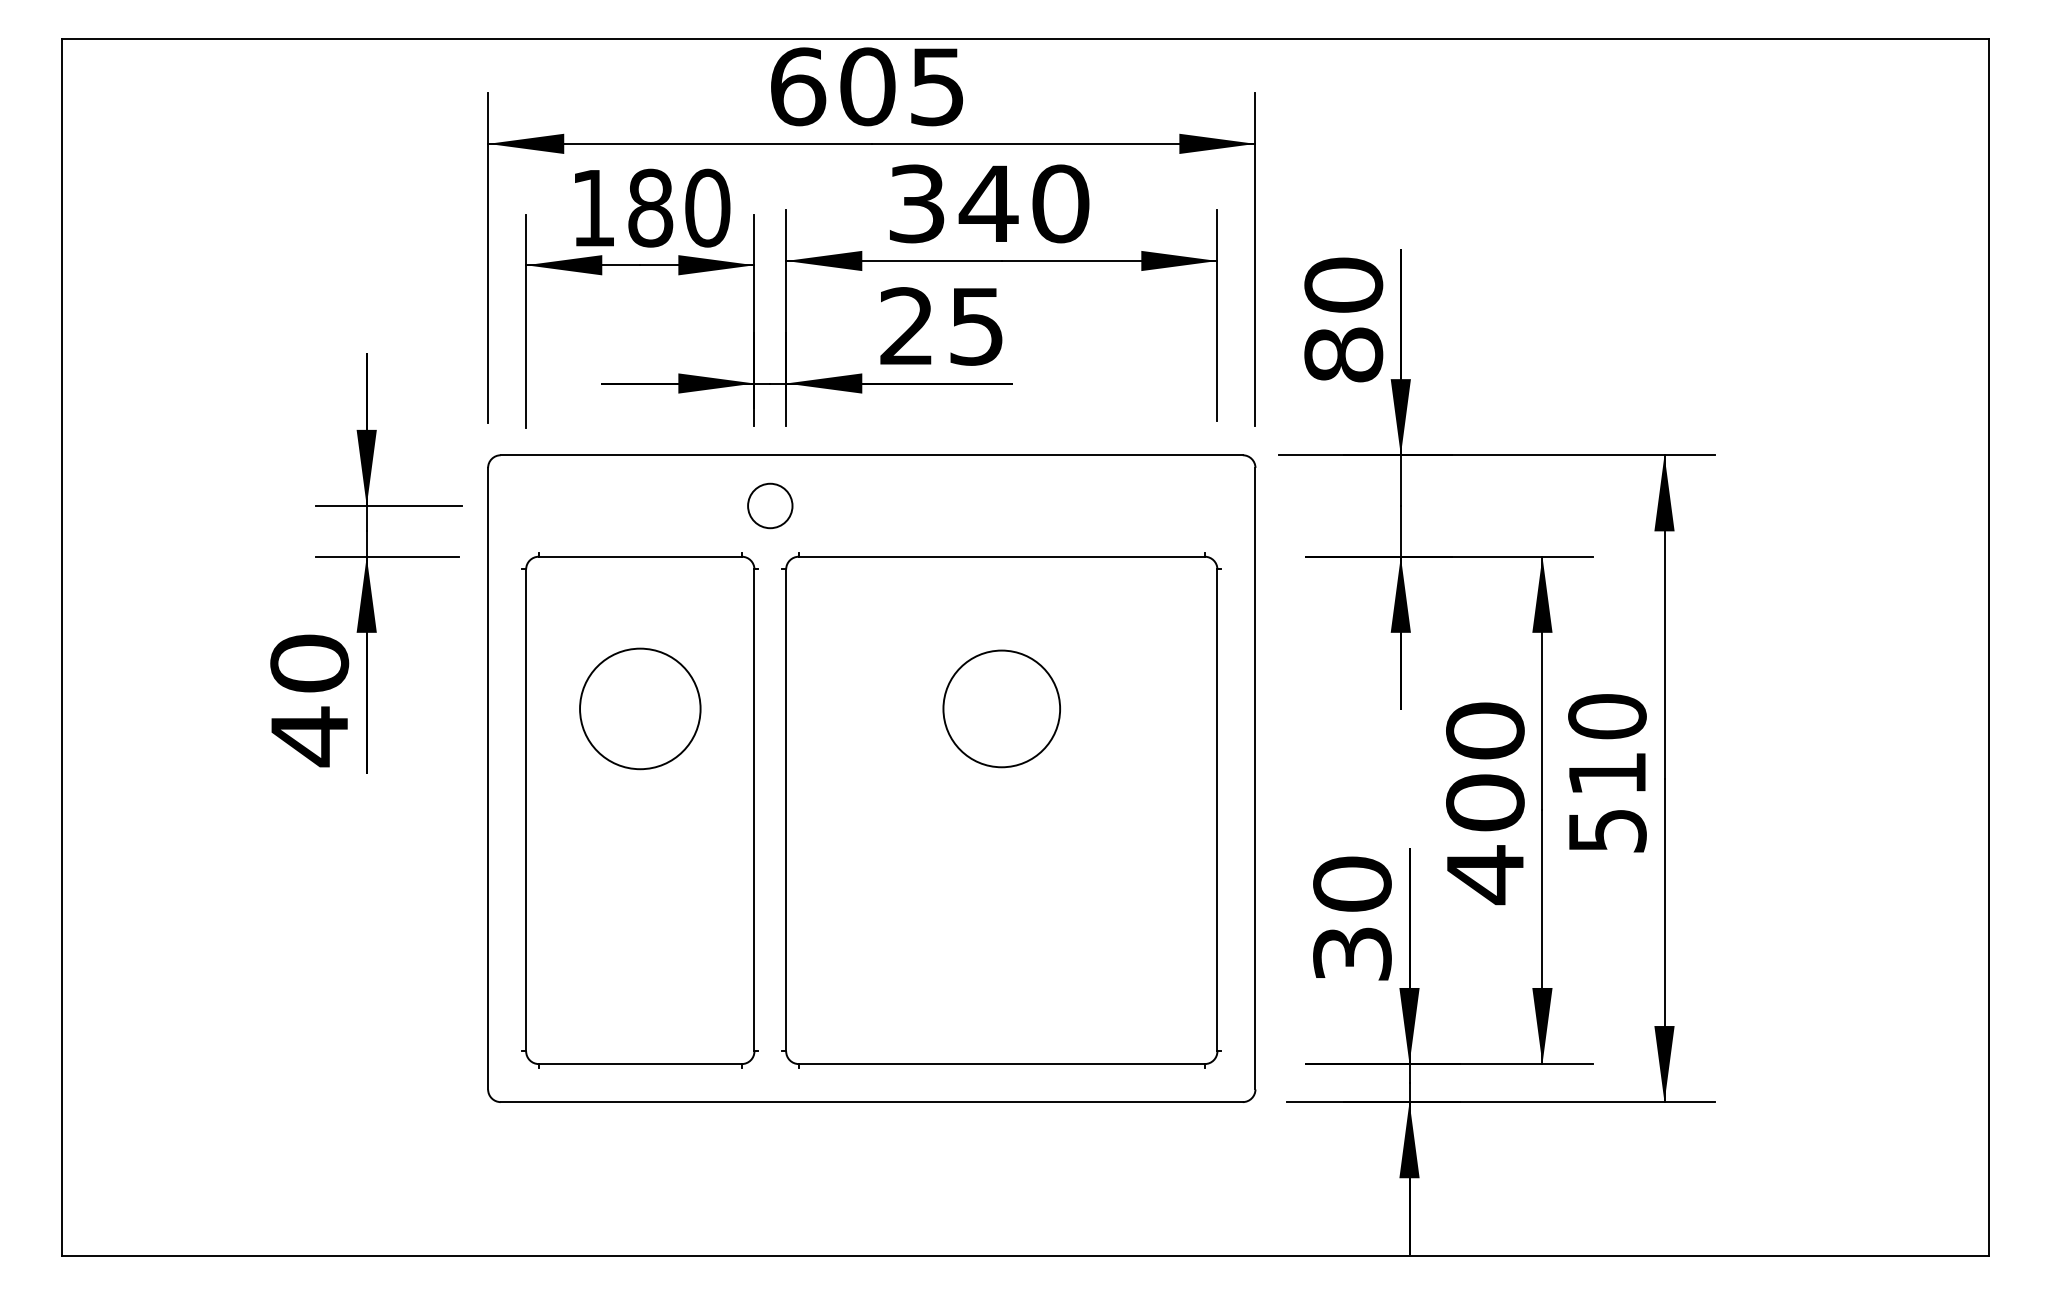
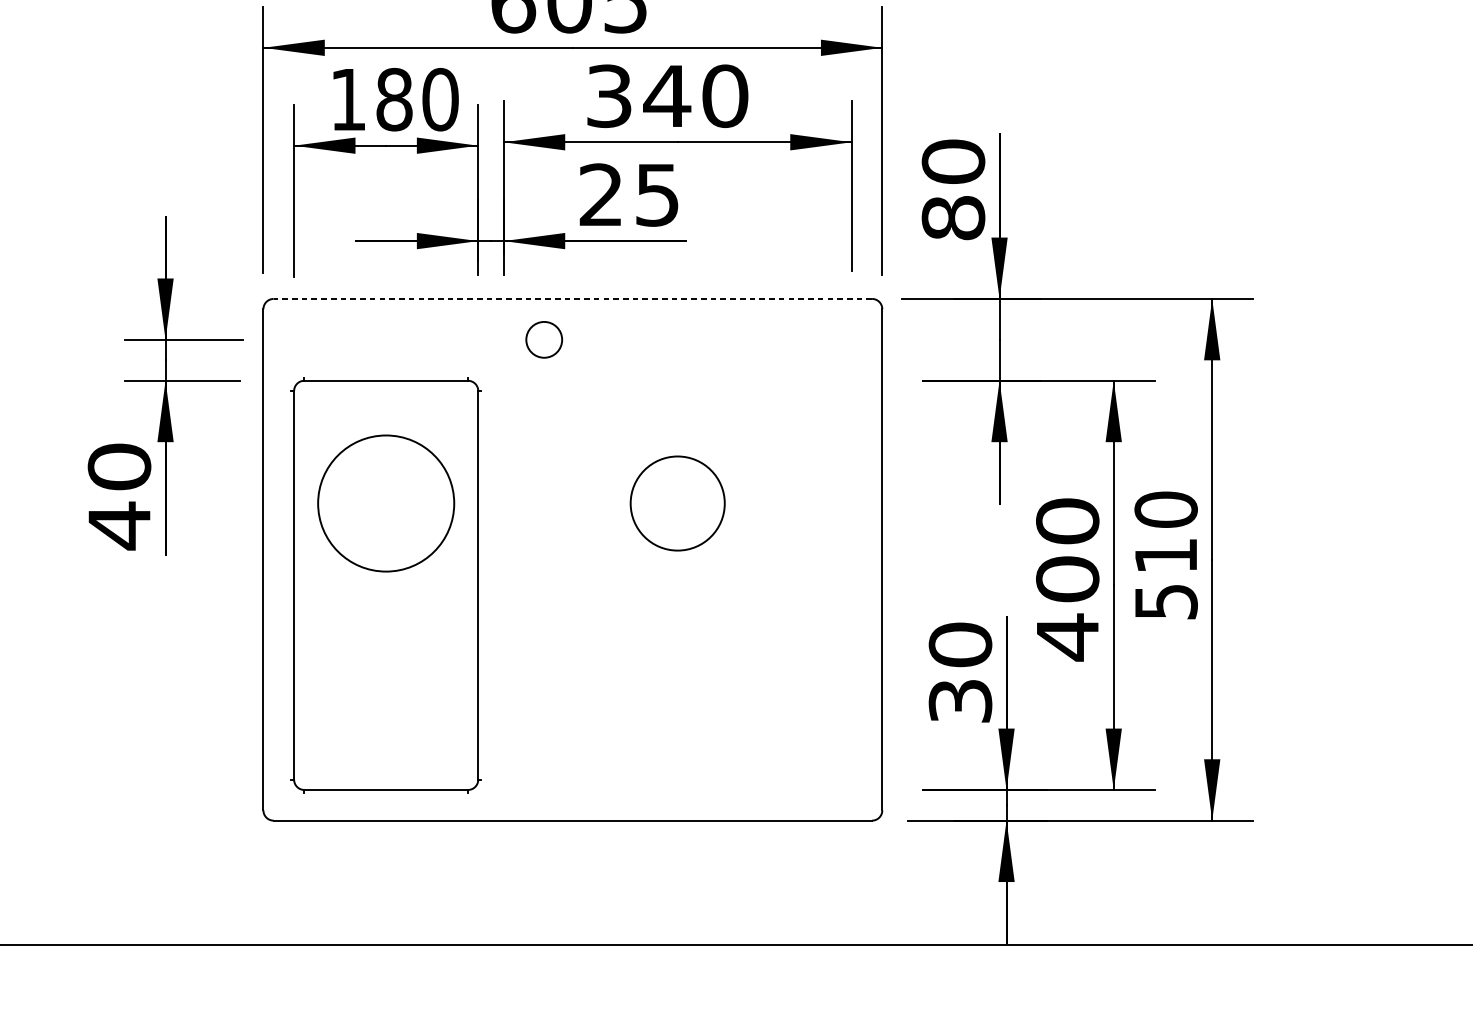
line: (871, 455) -> (572, 299), solid -> dashed
circle: (770, 505) -> (544, 339), moved
circle: (640, 708) -> (386, 503), size x1.4
part: (1001, 810) -> (677, 585), removed

